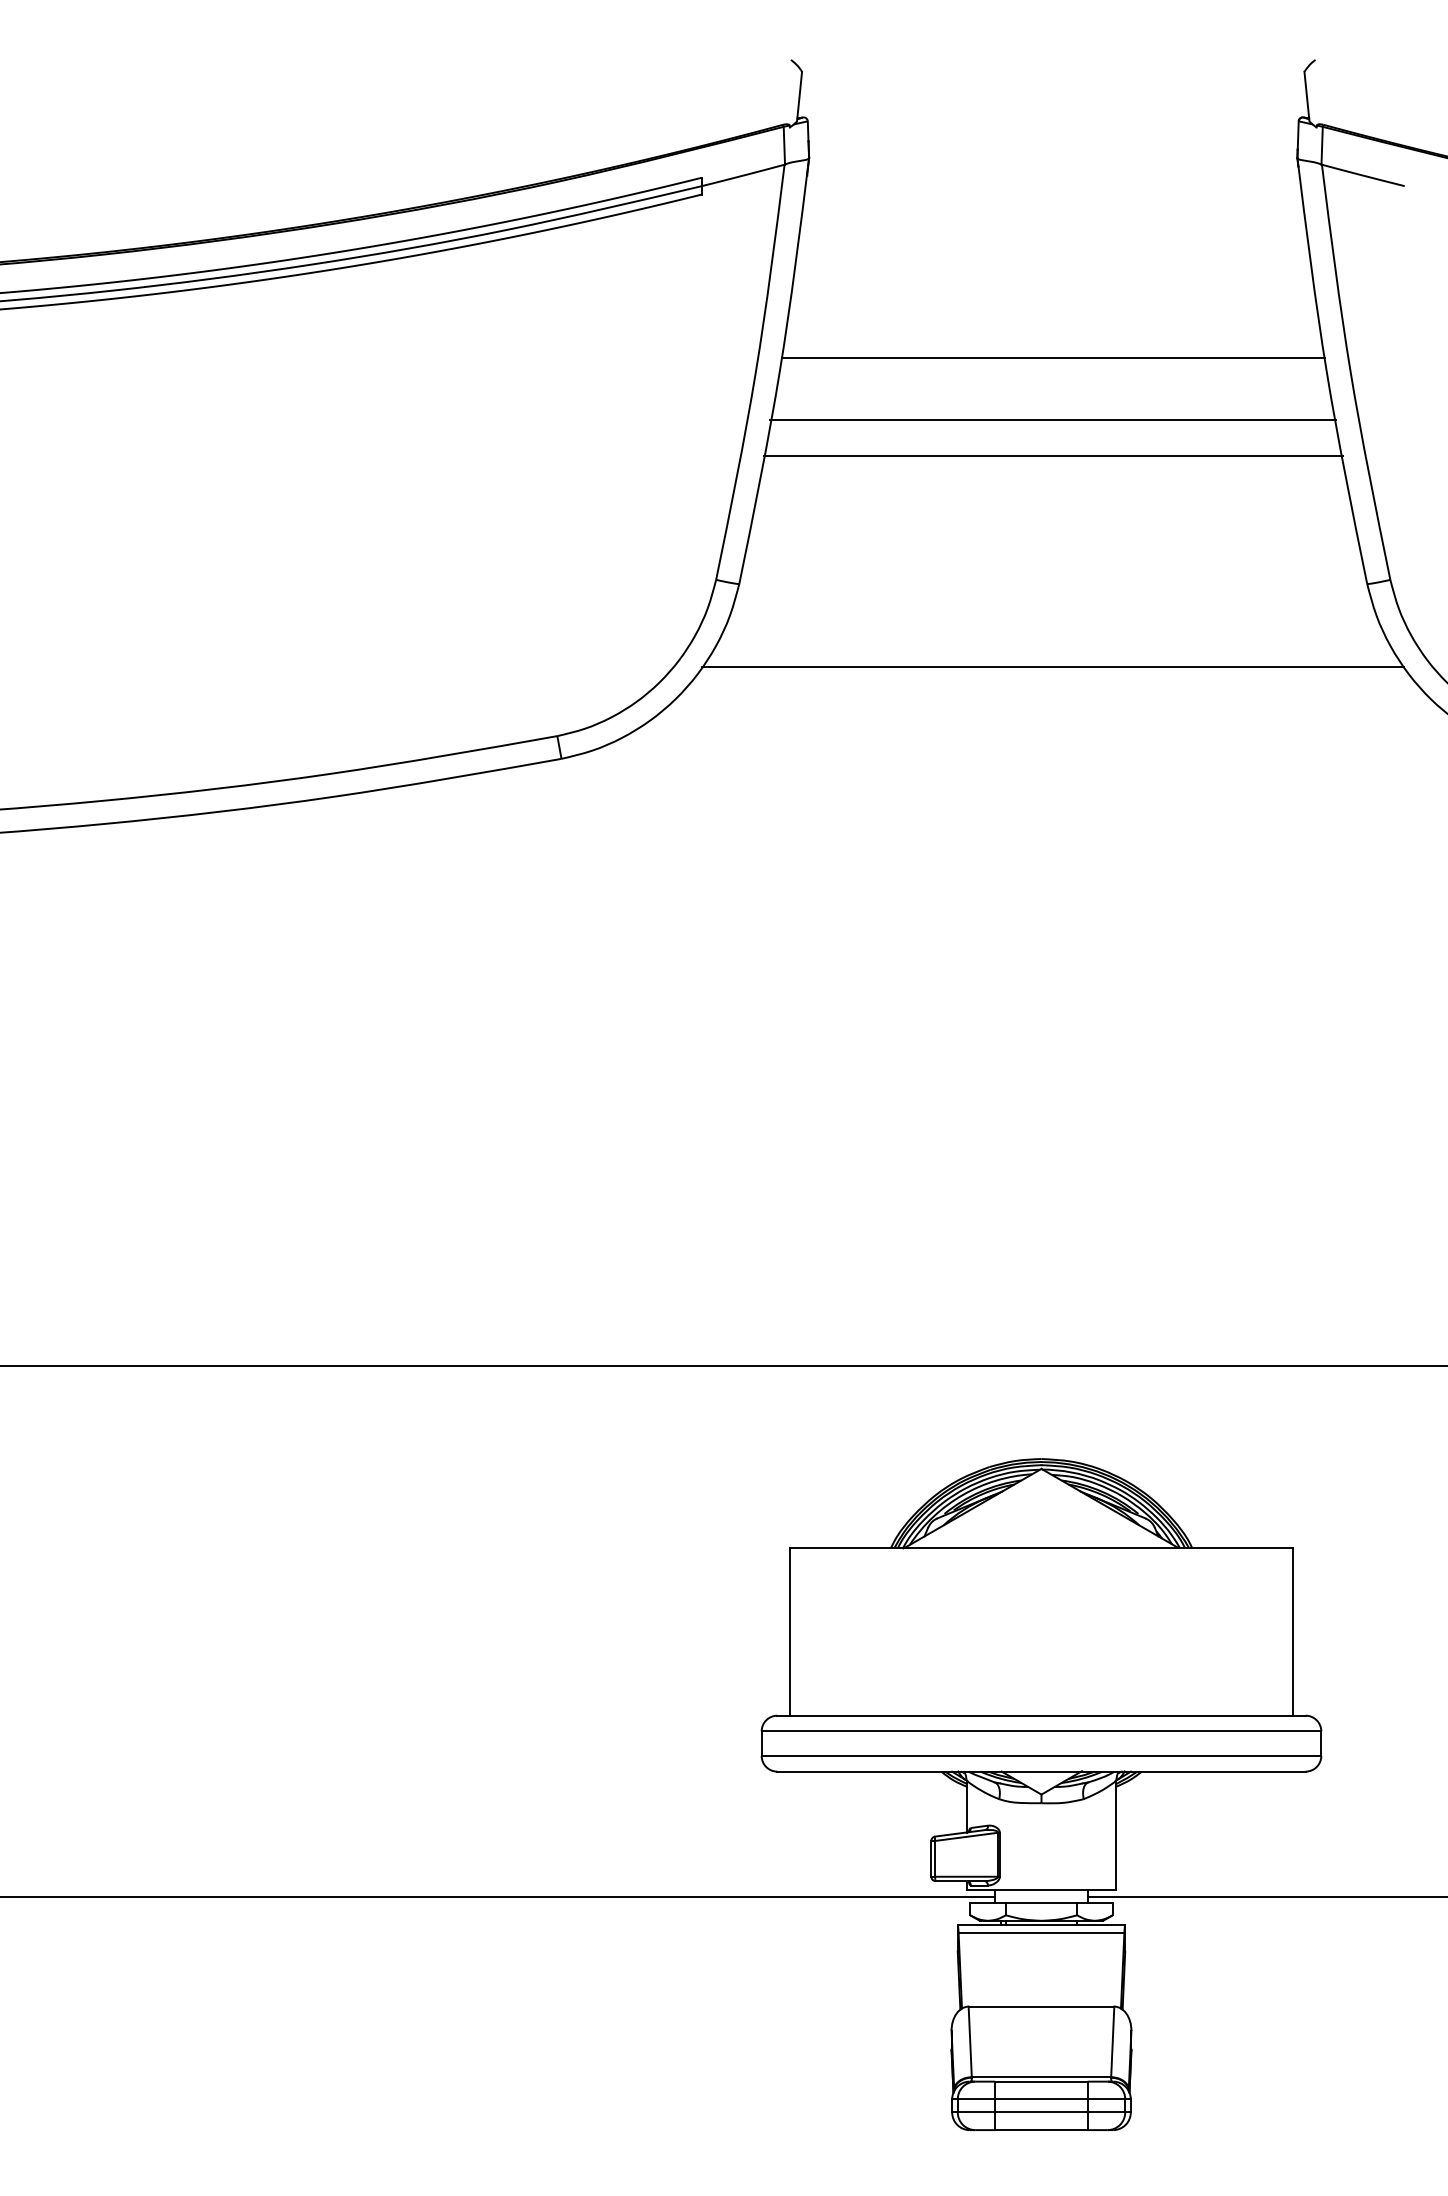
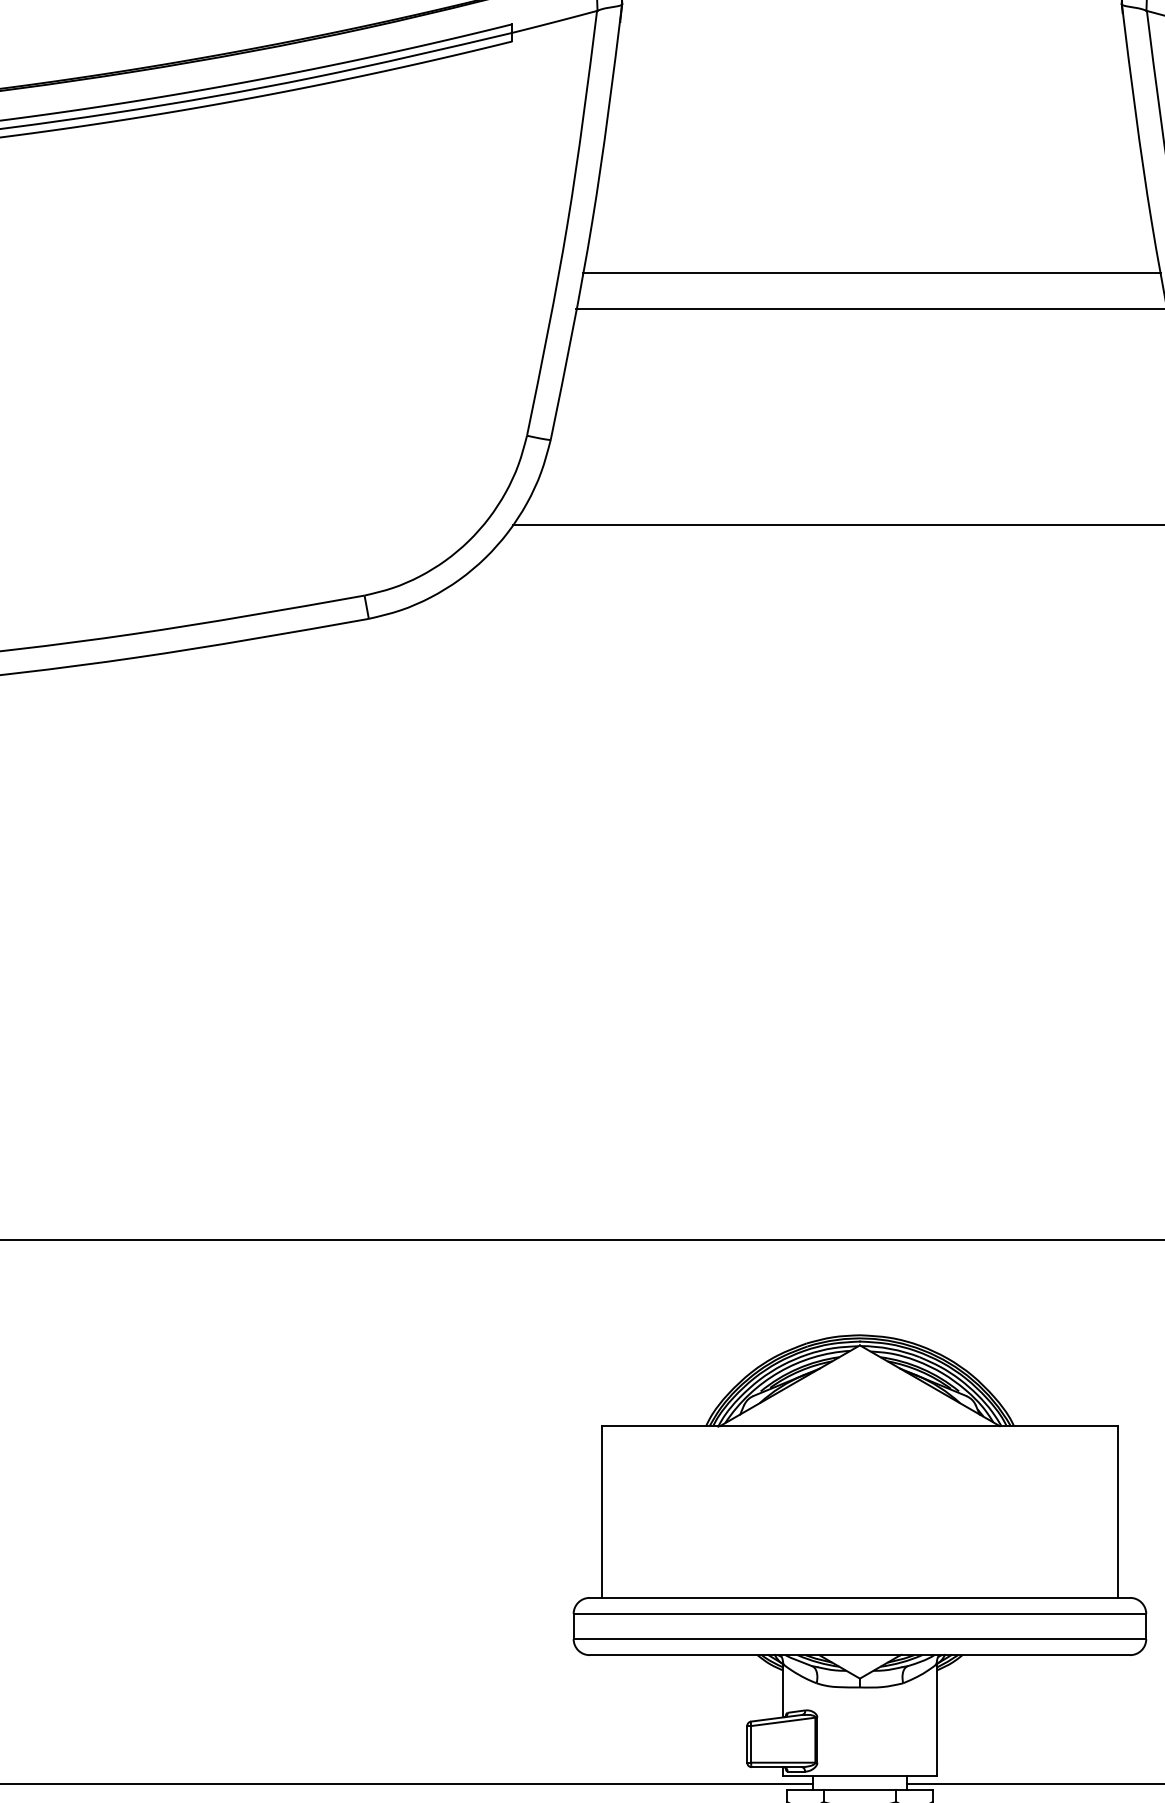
line: (1052, 358) -> (871, 209), removed

